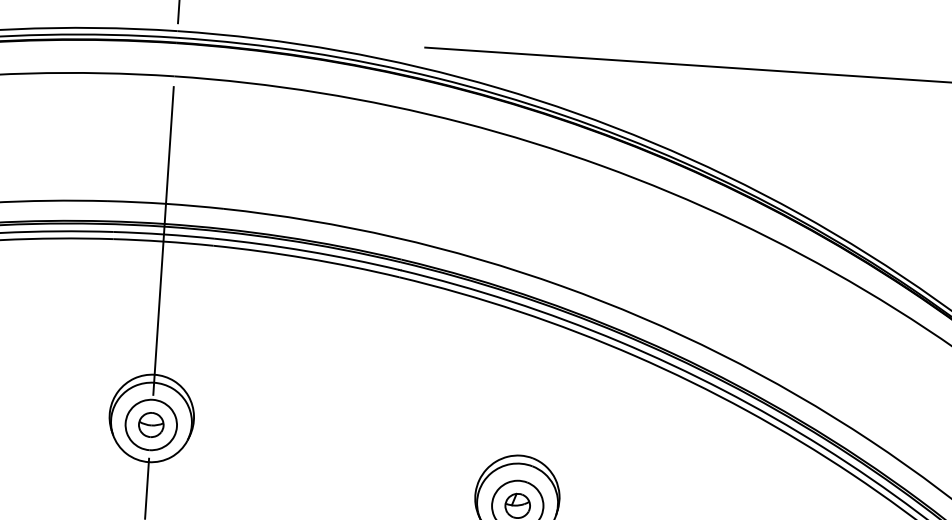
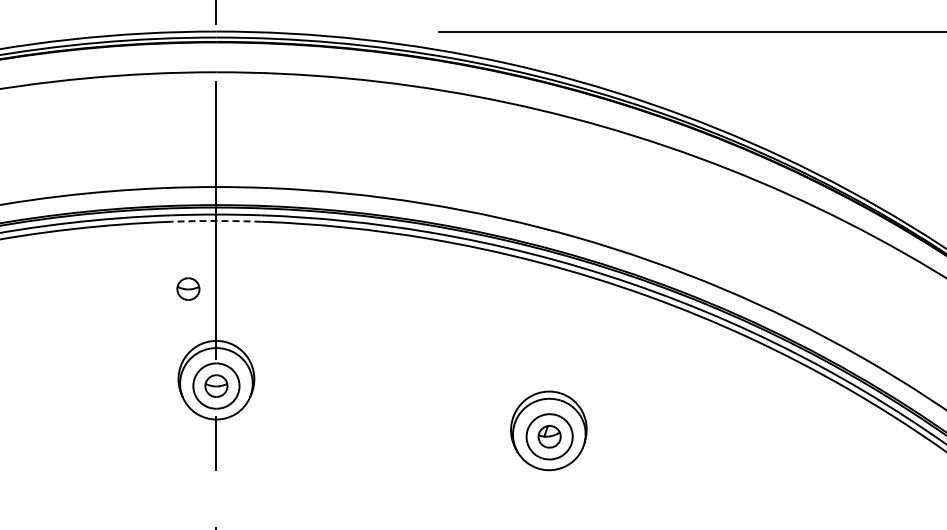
arc: (163, 241) -> (216, 220), solid -> dashed
part: (127, 314) -> (188, 288), added

